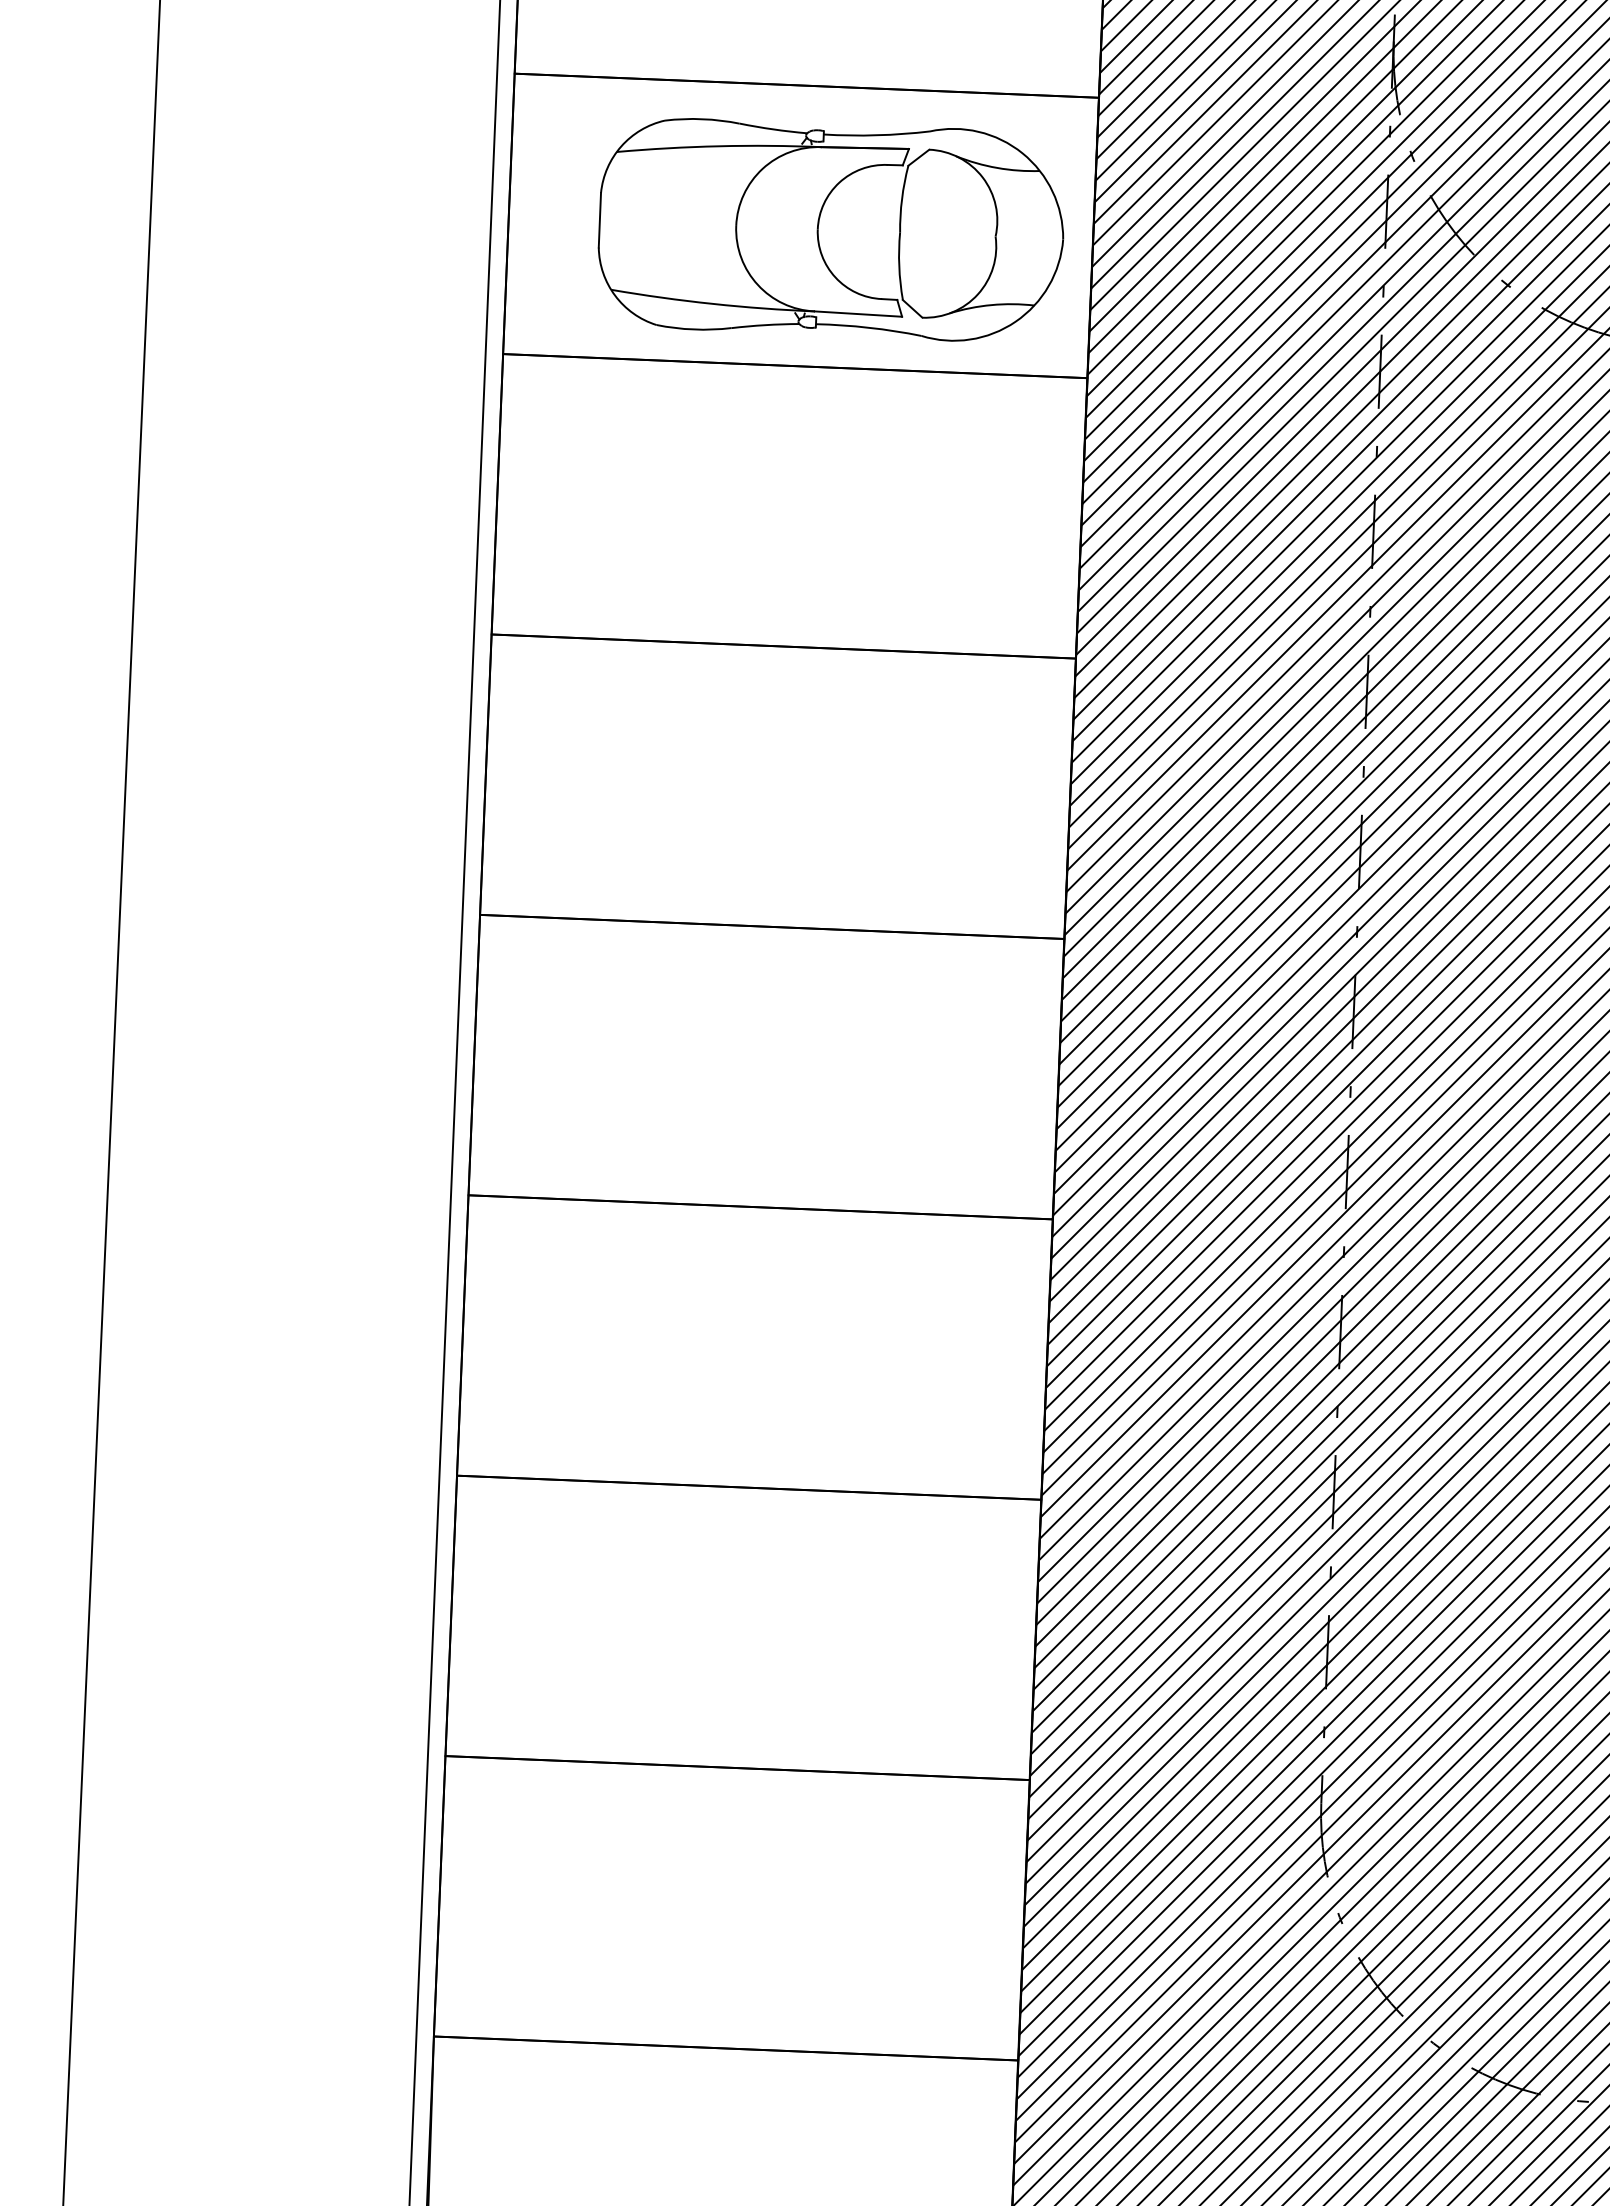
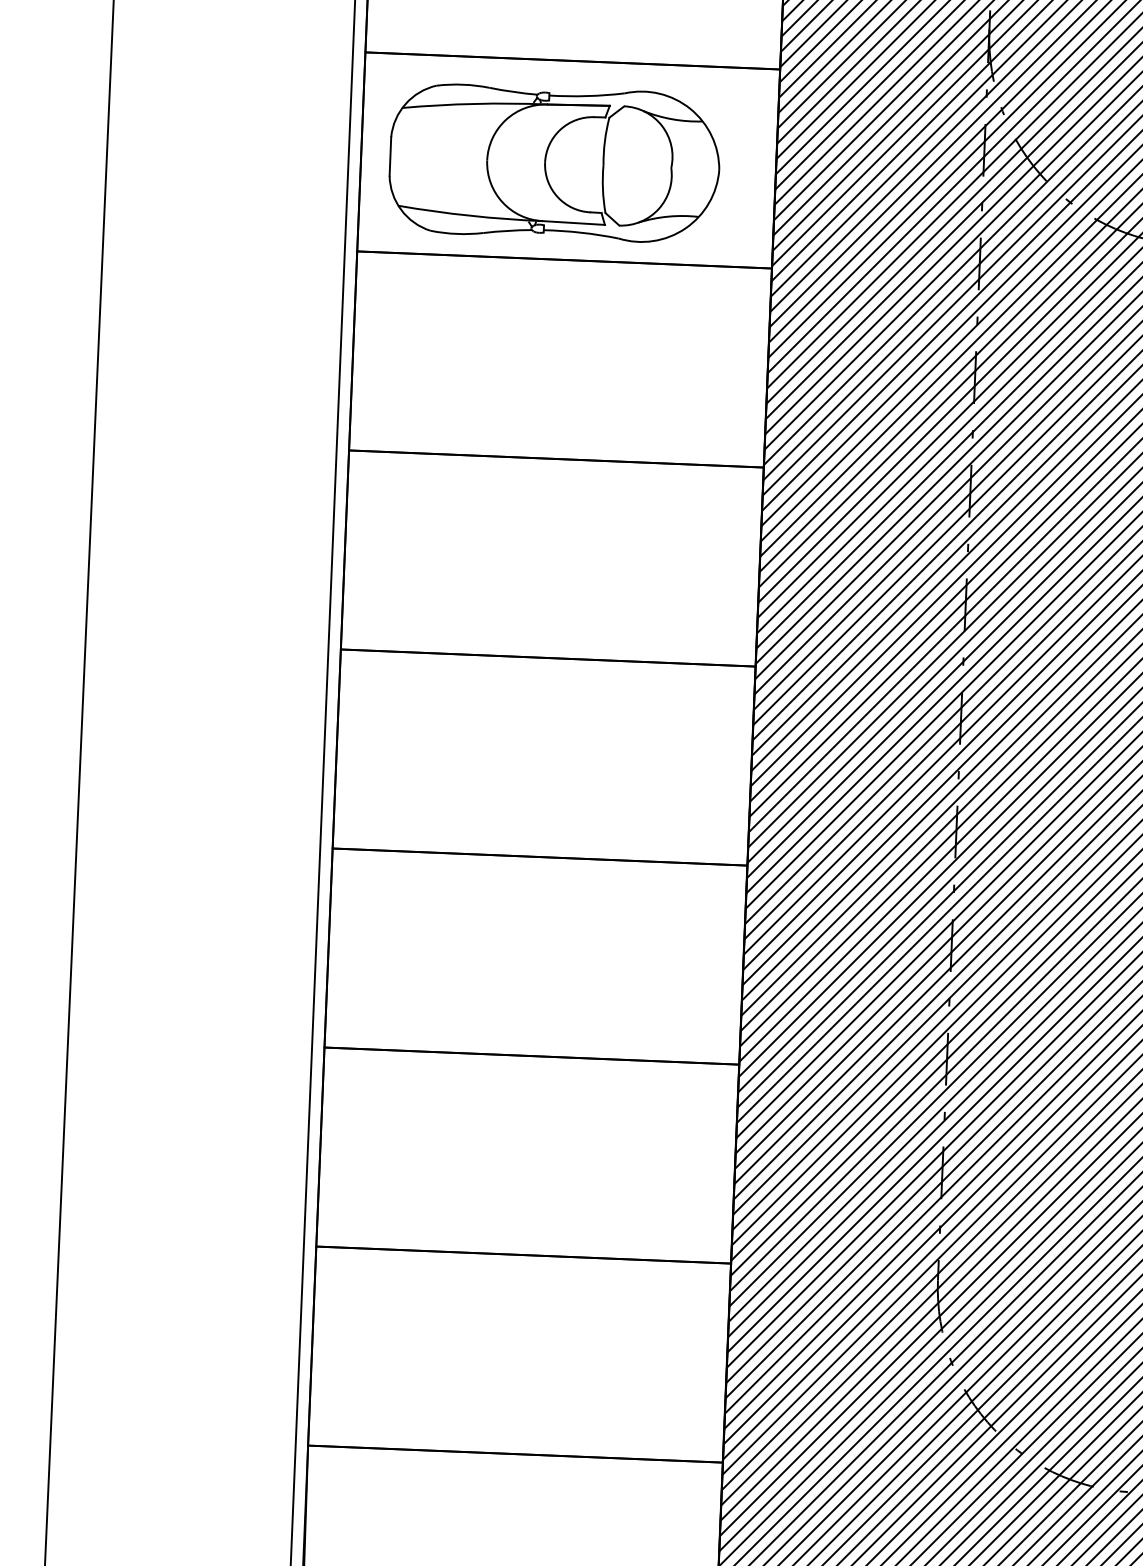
part: (830, 229) -> (554, 162), moved

